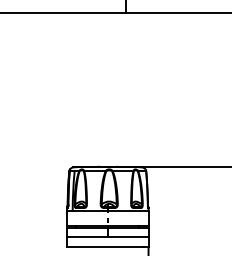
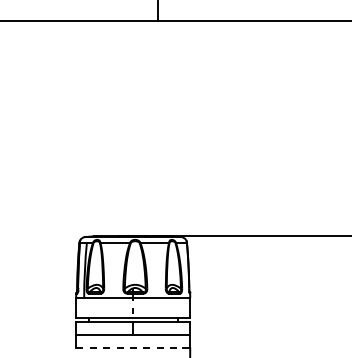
line: (105, 246) -> (129, 347), solid -> dashed

